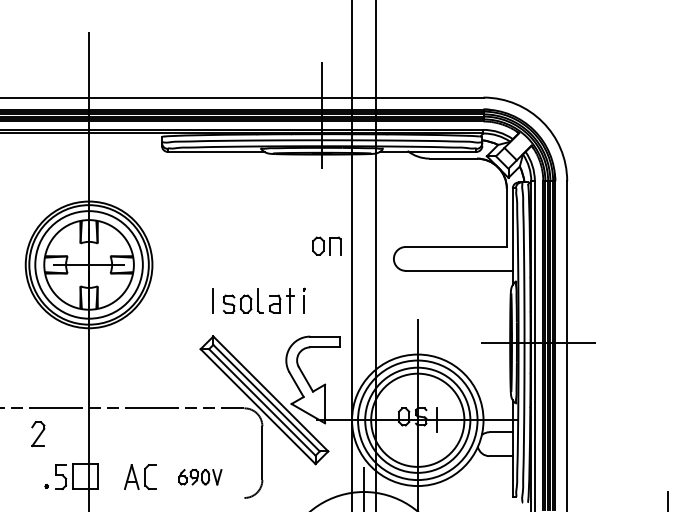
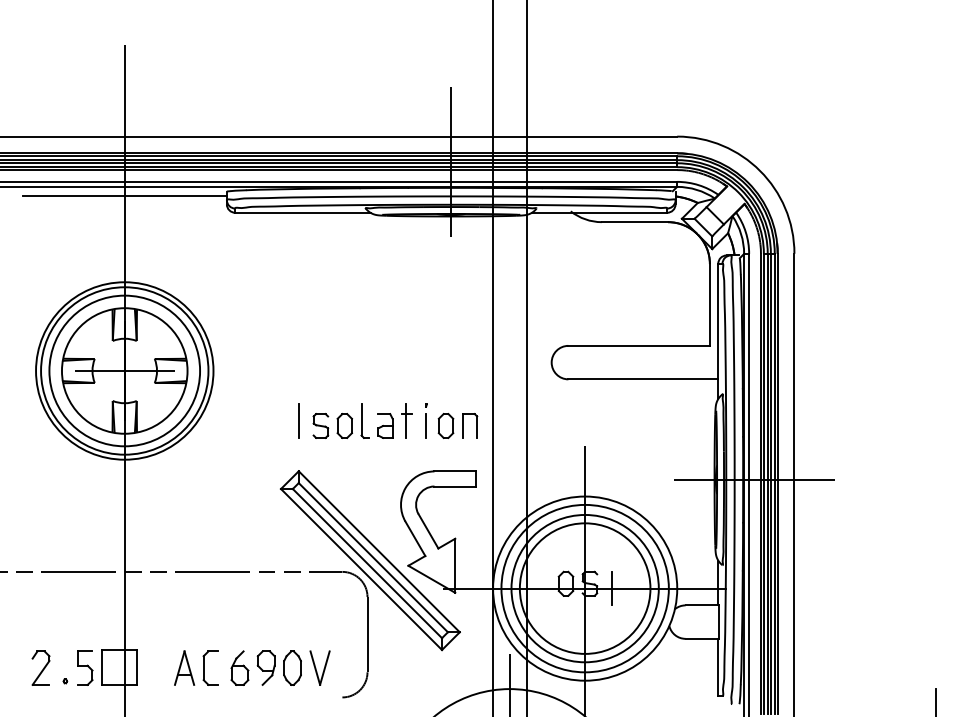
line: (89, 140) -> (125, 196), added
part: (326, 245) -> (457, 425), moved
part: (38, 434) -> (41, 668), moved
part: (200, 477) -> (280, 668), size x1.67

